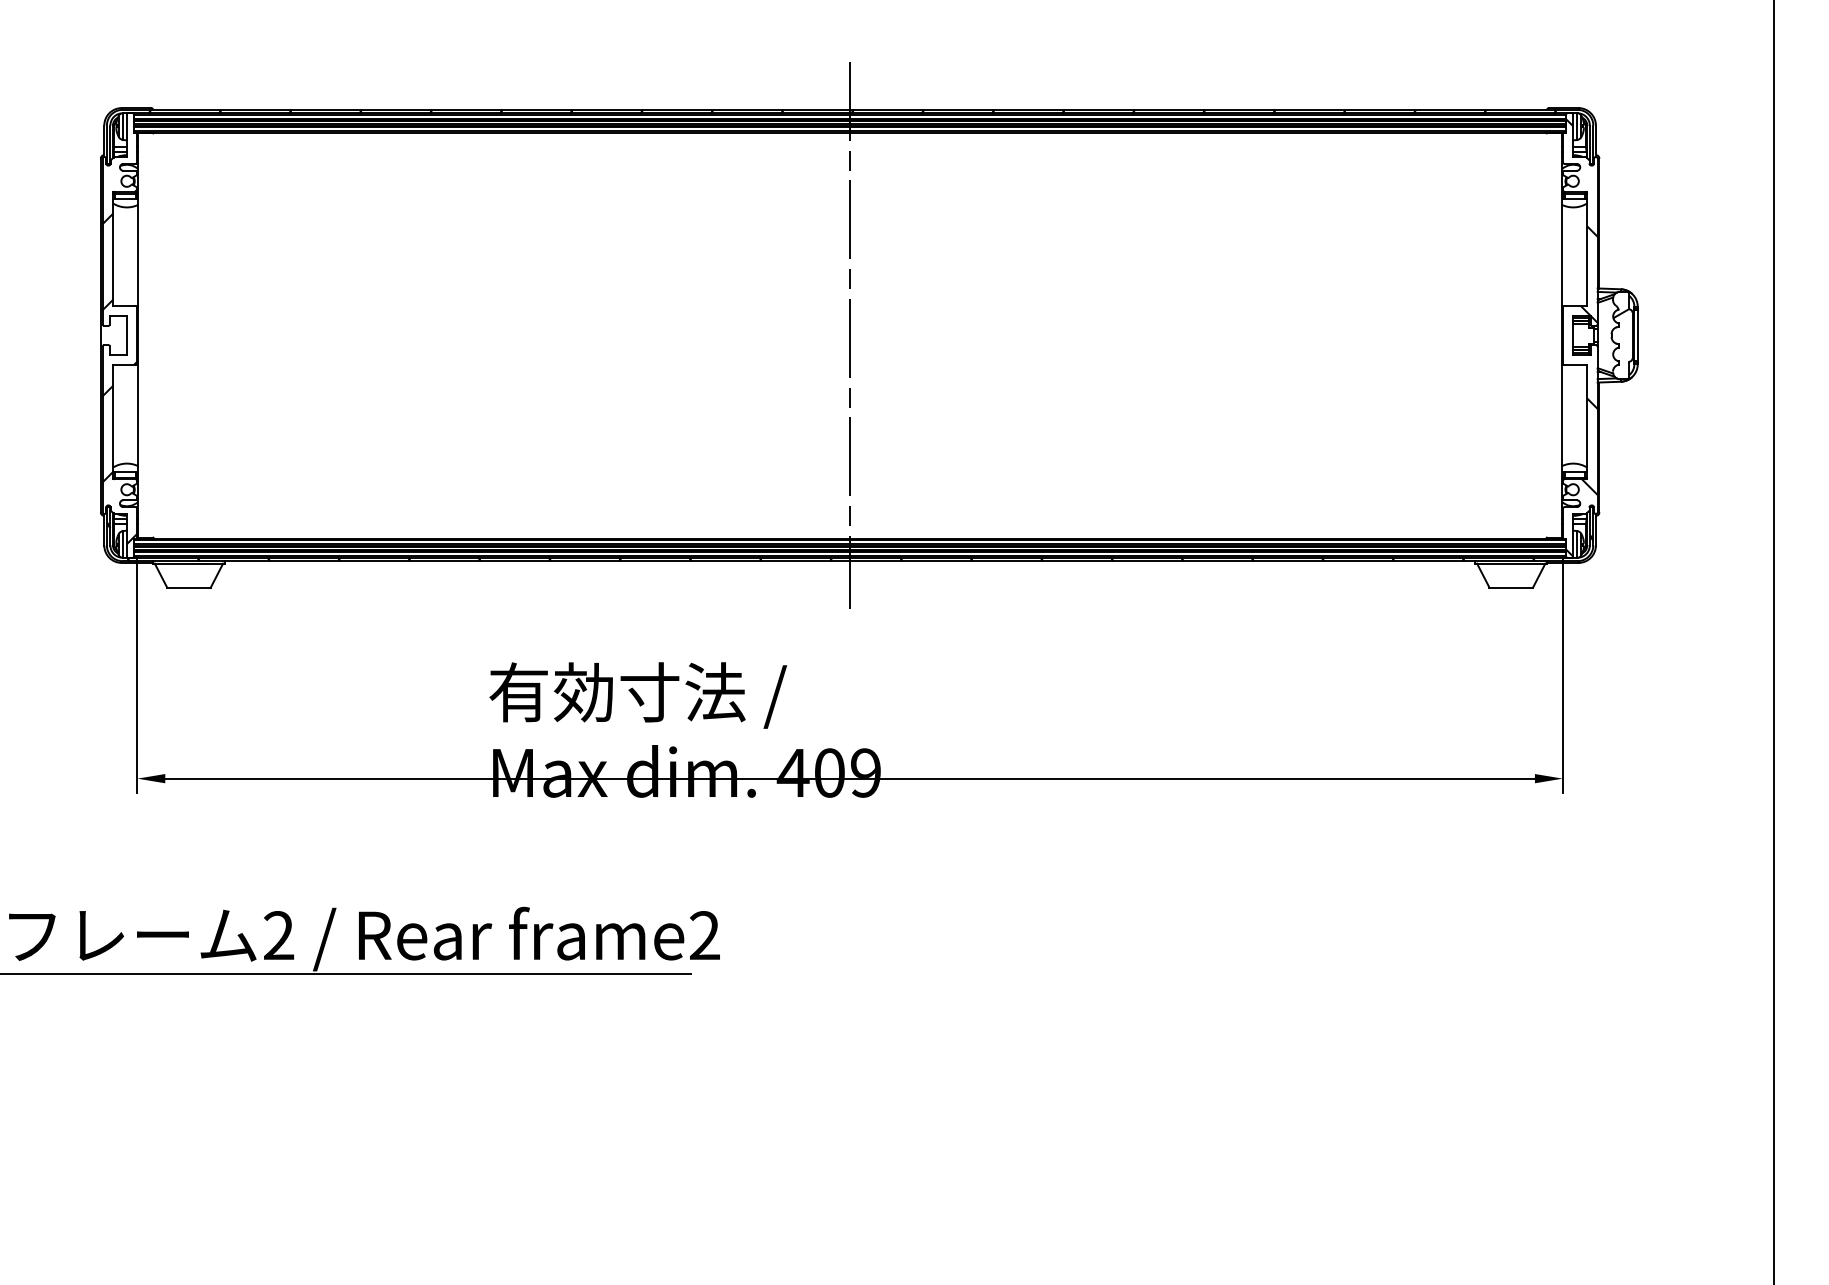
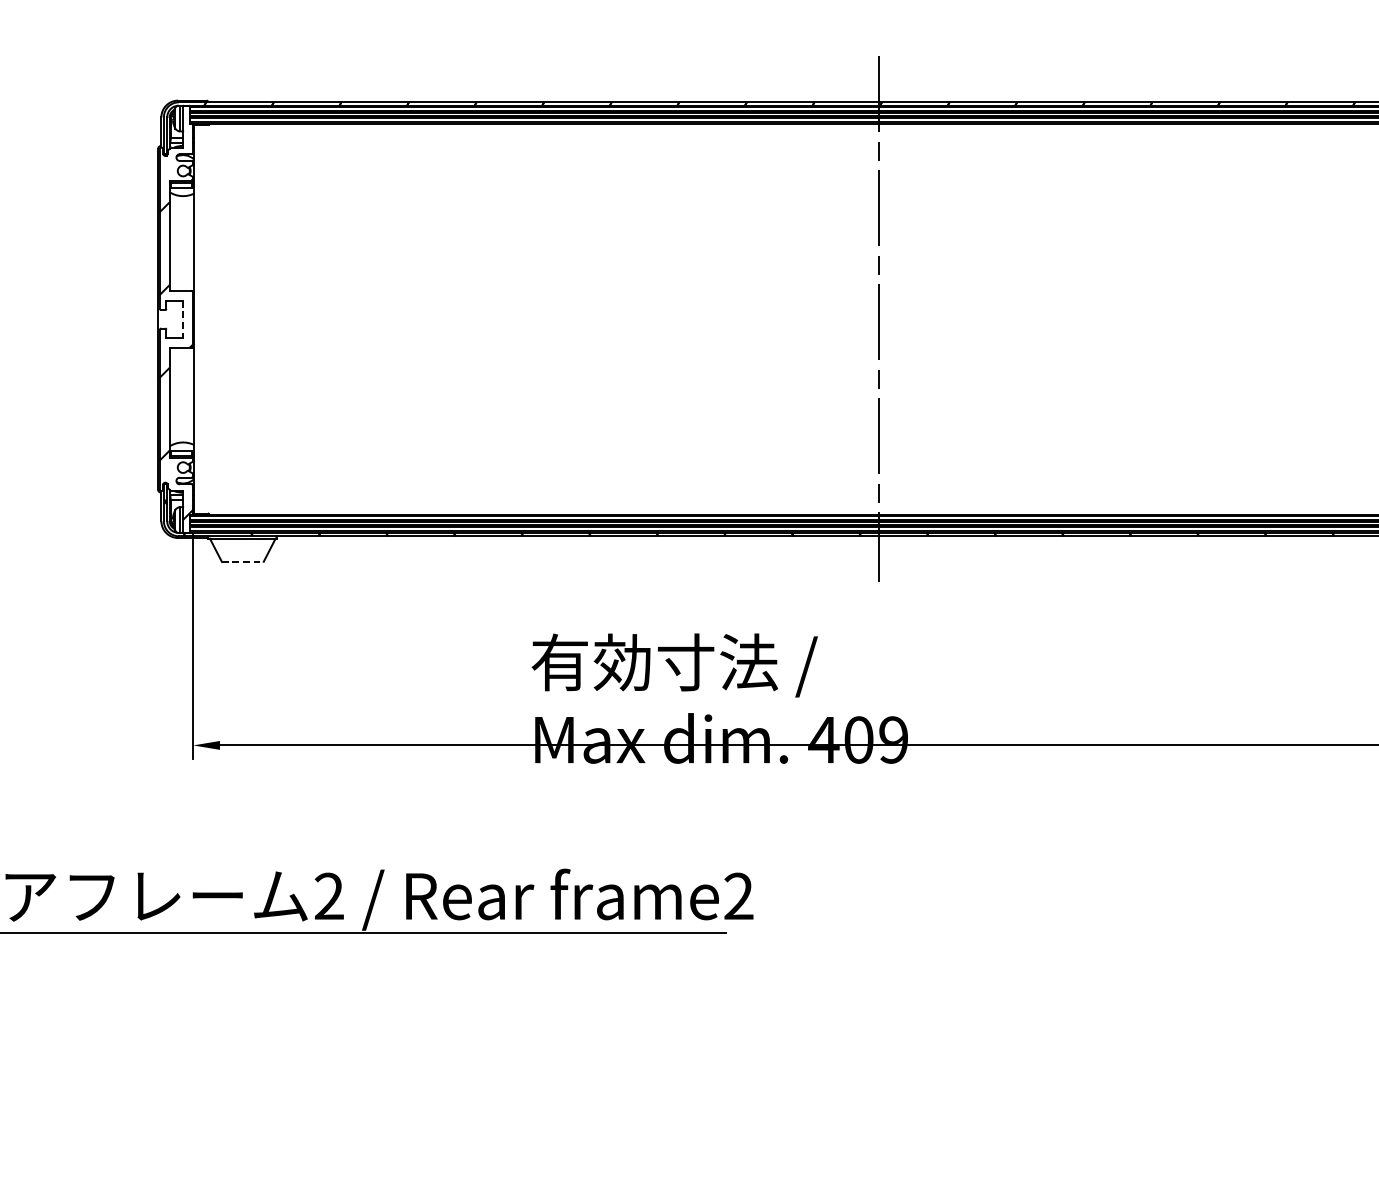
line: (126, 336) -> (182, 320), solid -> dashed
line: (188, 587) -> (242, 561), solid -> dashed

